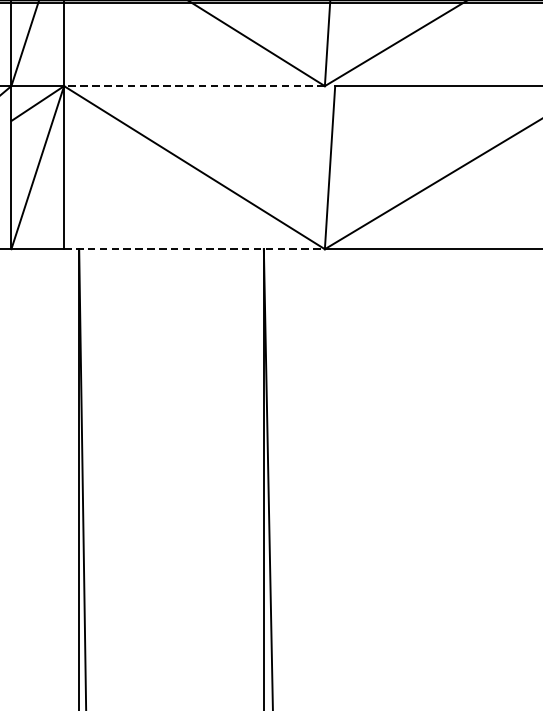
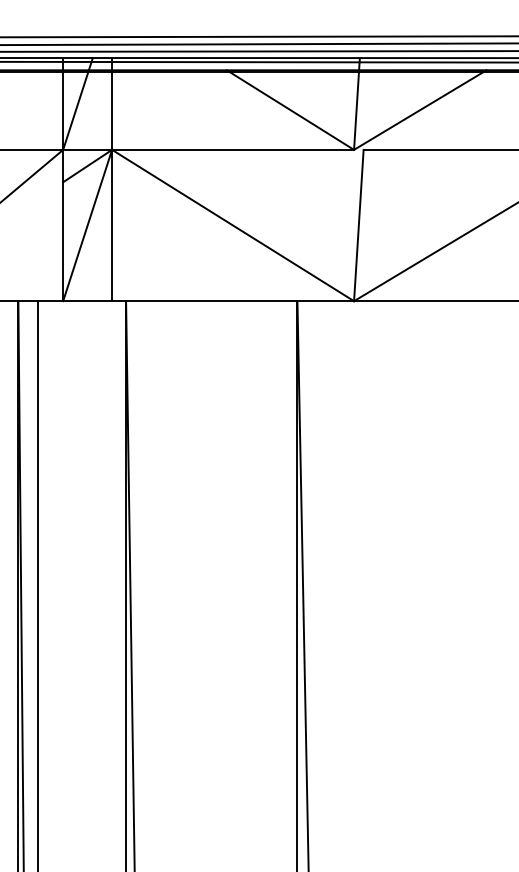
line: (194, 85) -> (233, 149), dashed -> solid
line: (194, 249) -> (233, 301), dashed -> solid

